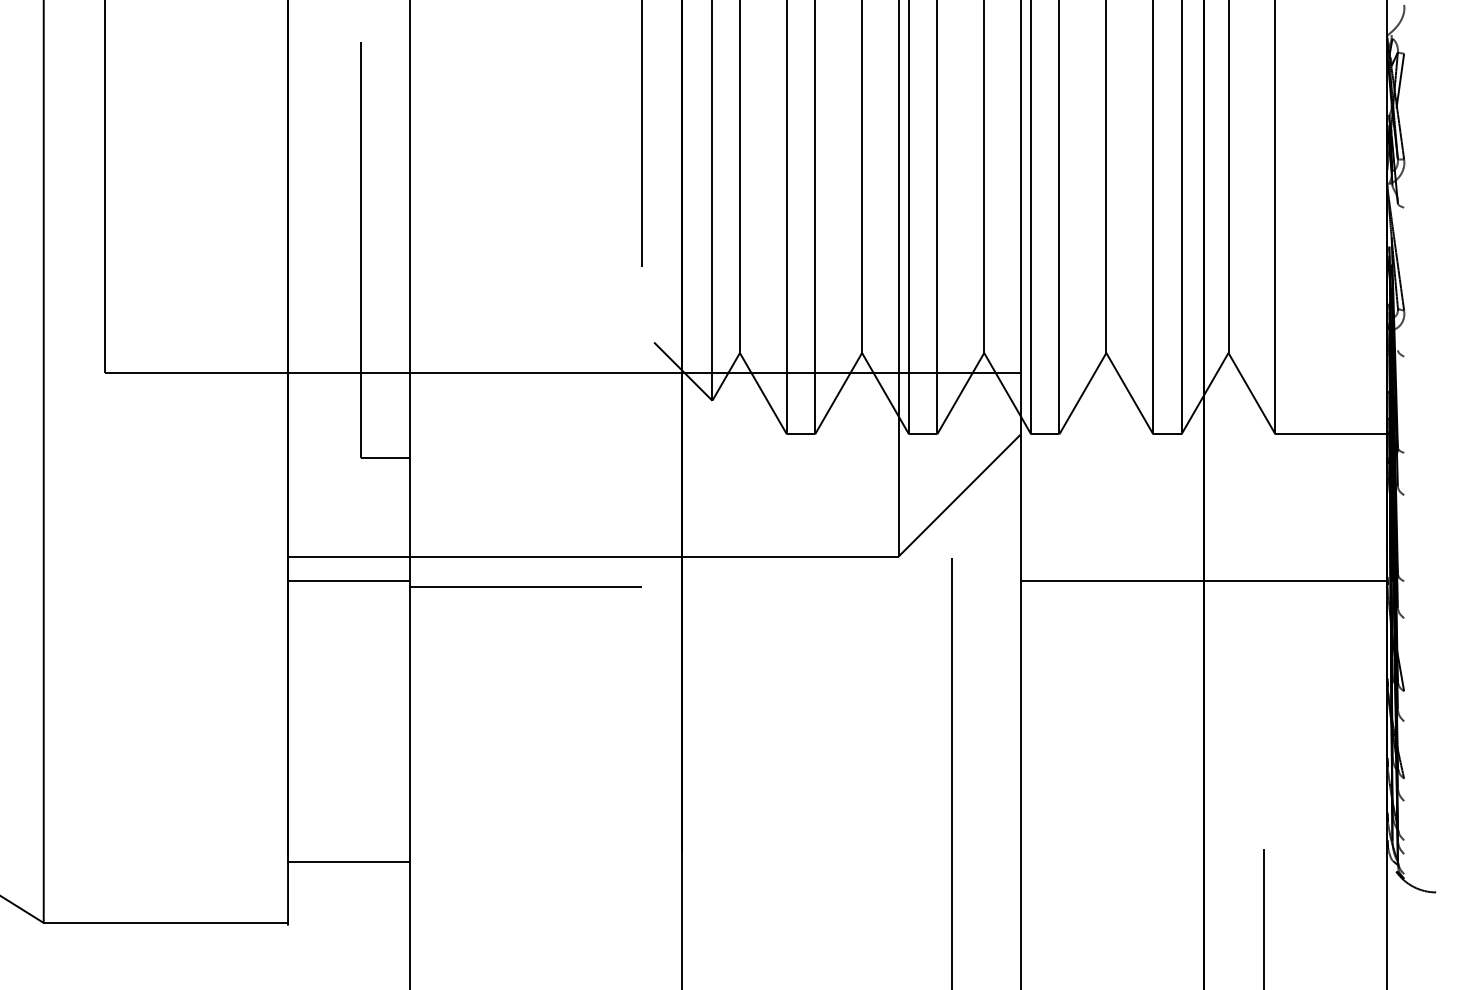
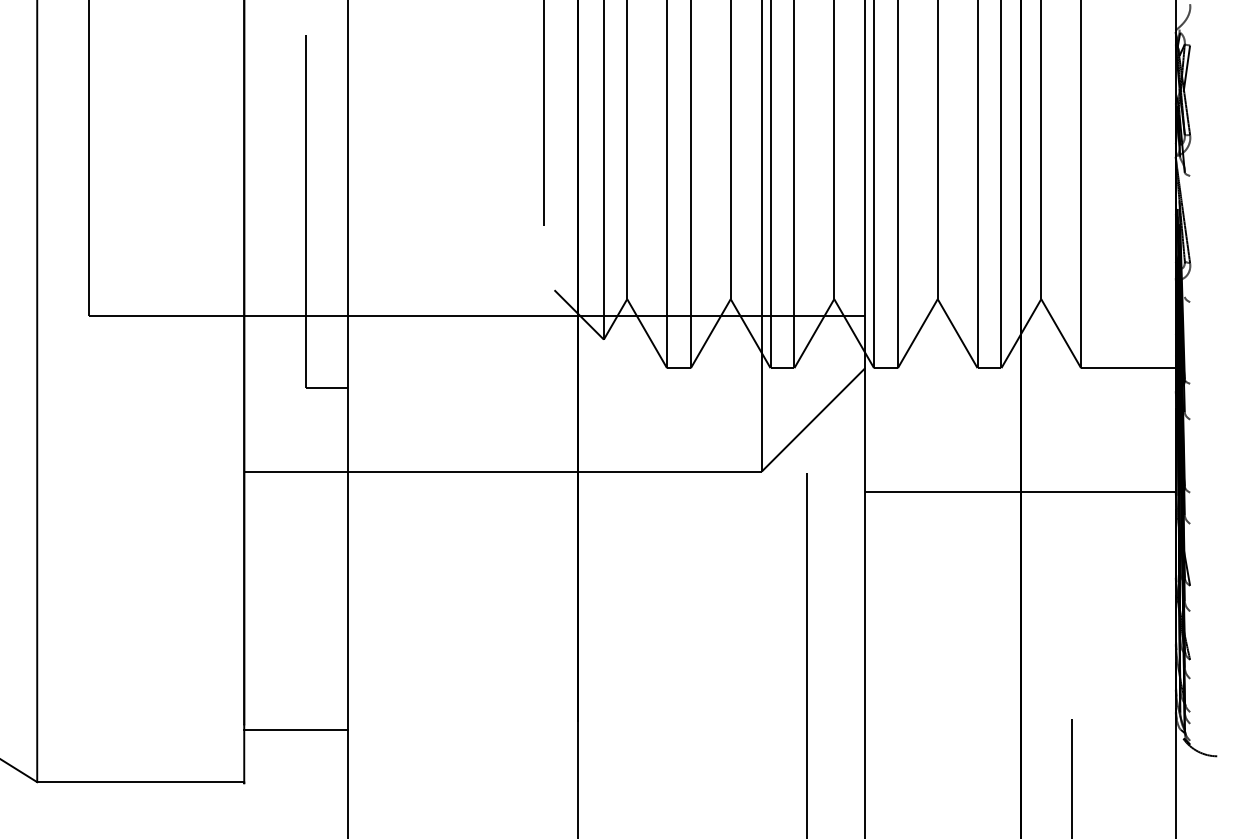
line: (348, 581) -> (295, 492), removed
line: (525, 587) -> (445, 497), removed

